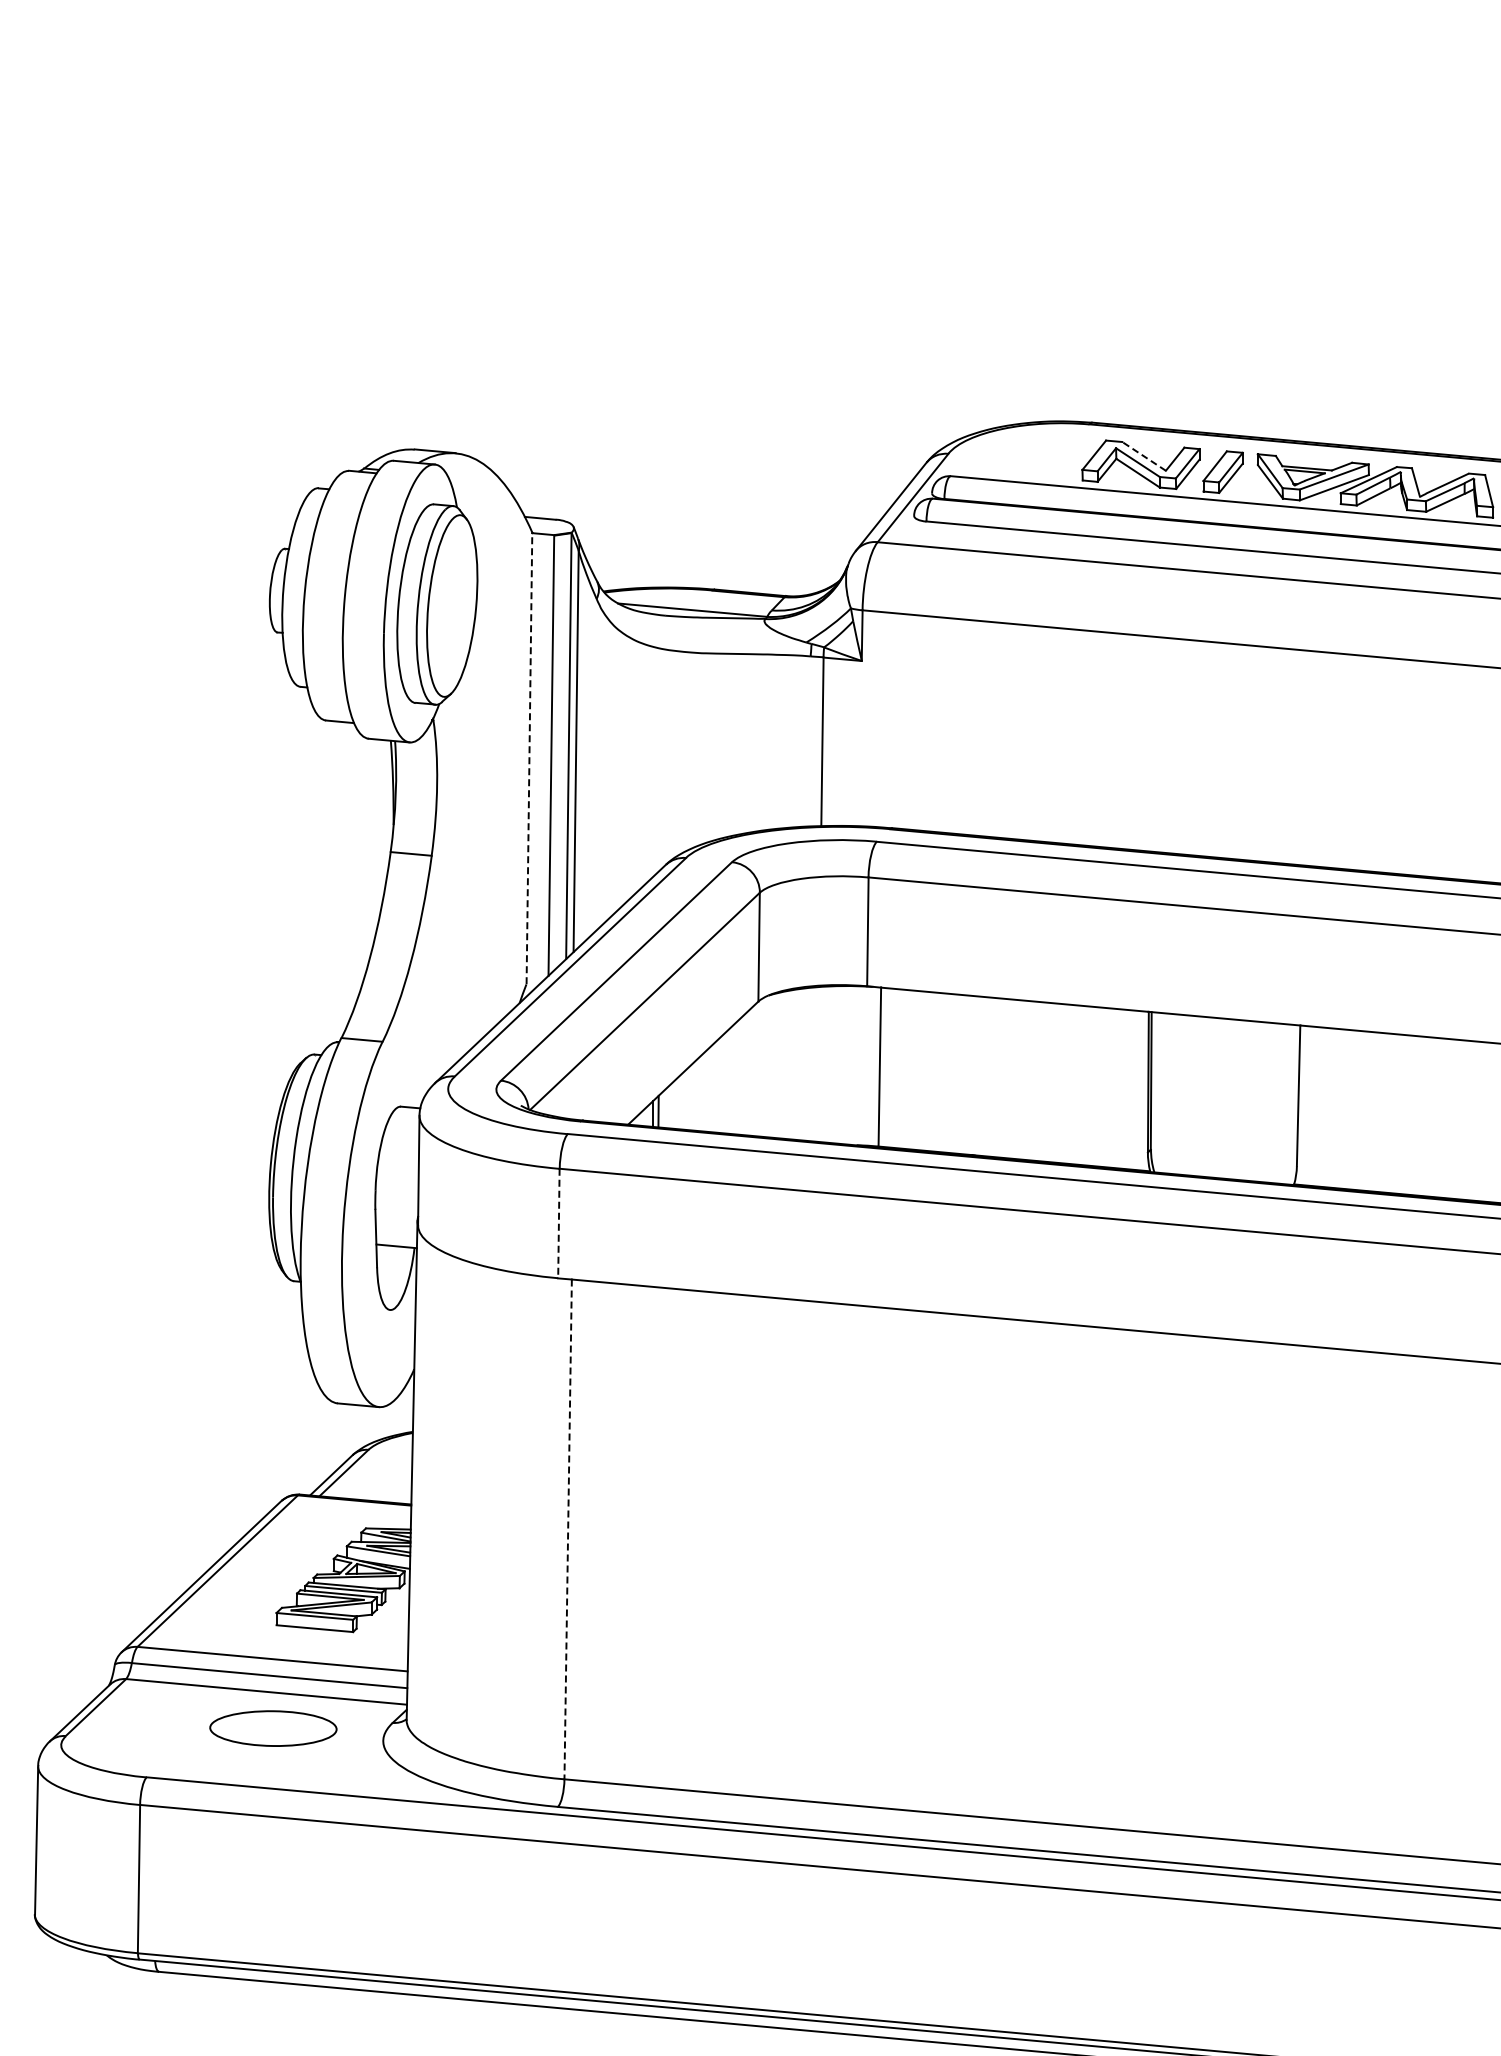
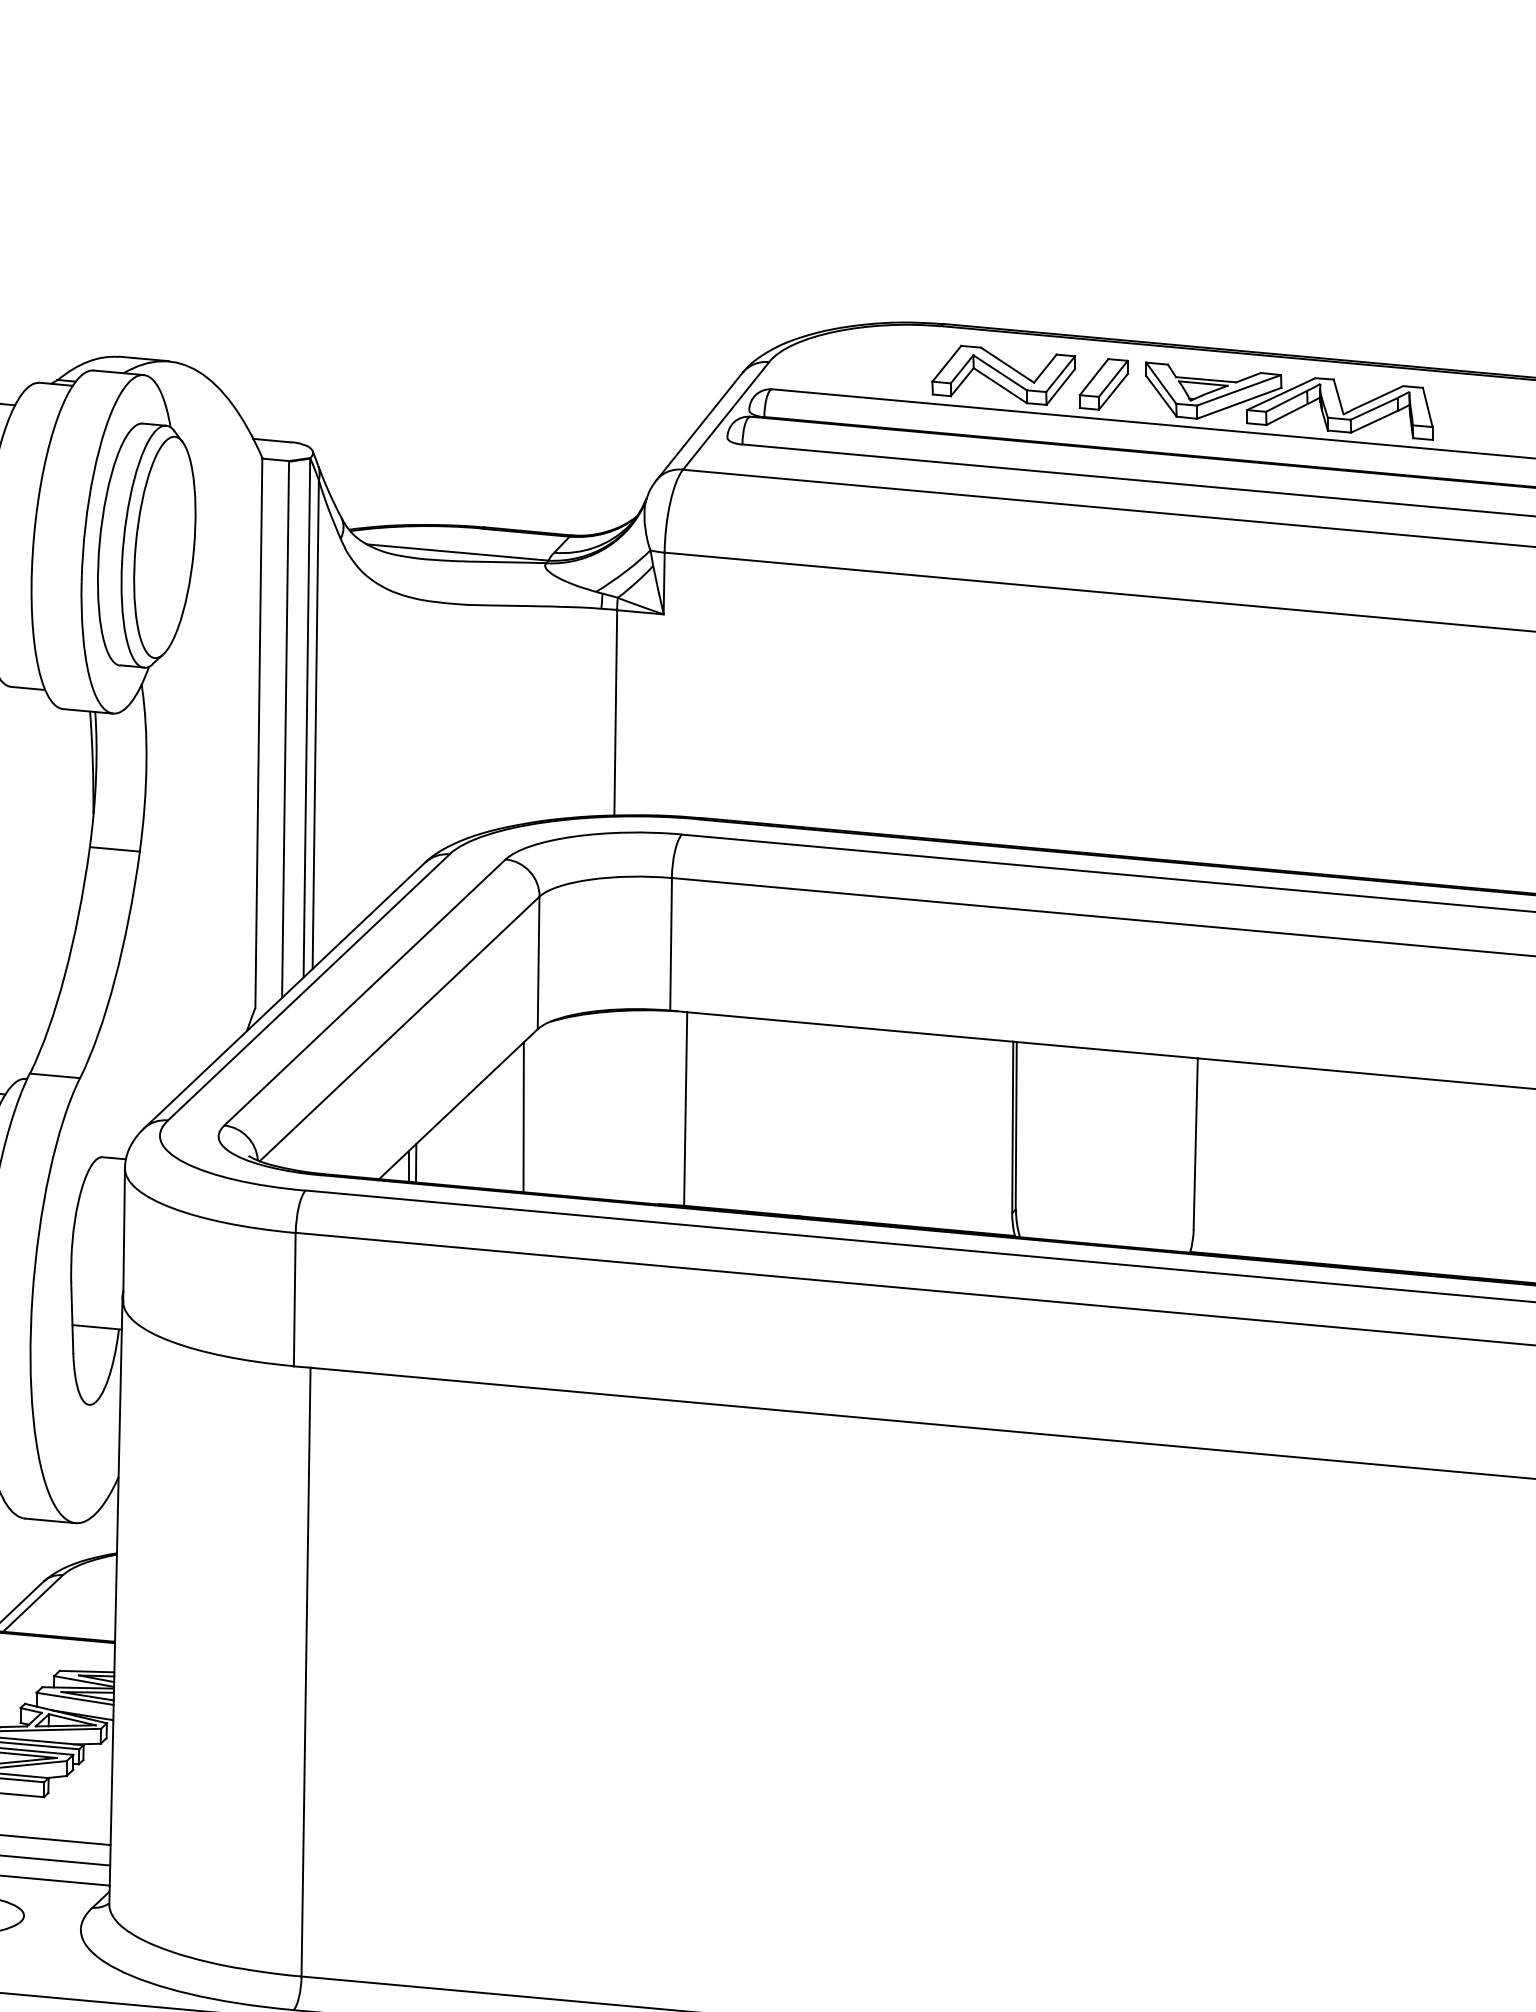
line: (1143, 456) -> (1006, 365), dashed -> solid
line: (529, 758) -> (258, 733), dashed -> solid
line: (746, 1073) -> (523, 1116), added
line: (558, 1223) -> (294, 1299), dashed -> solid
line: (568, 1529) -> (306, 1672), dashed -> solid

